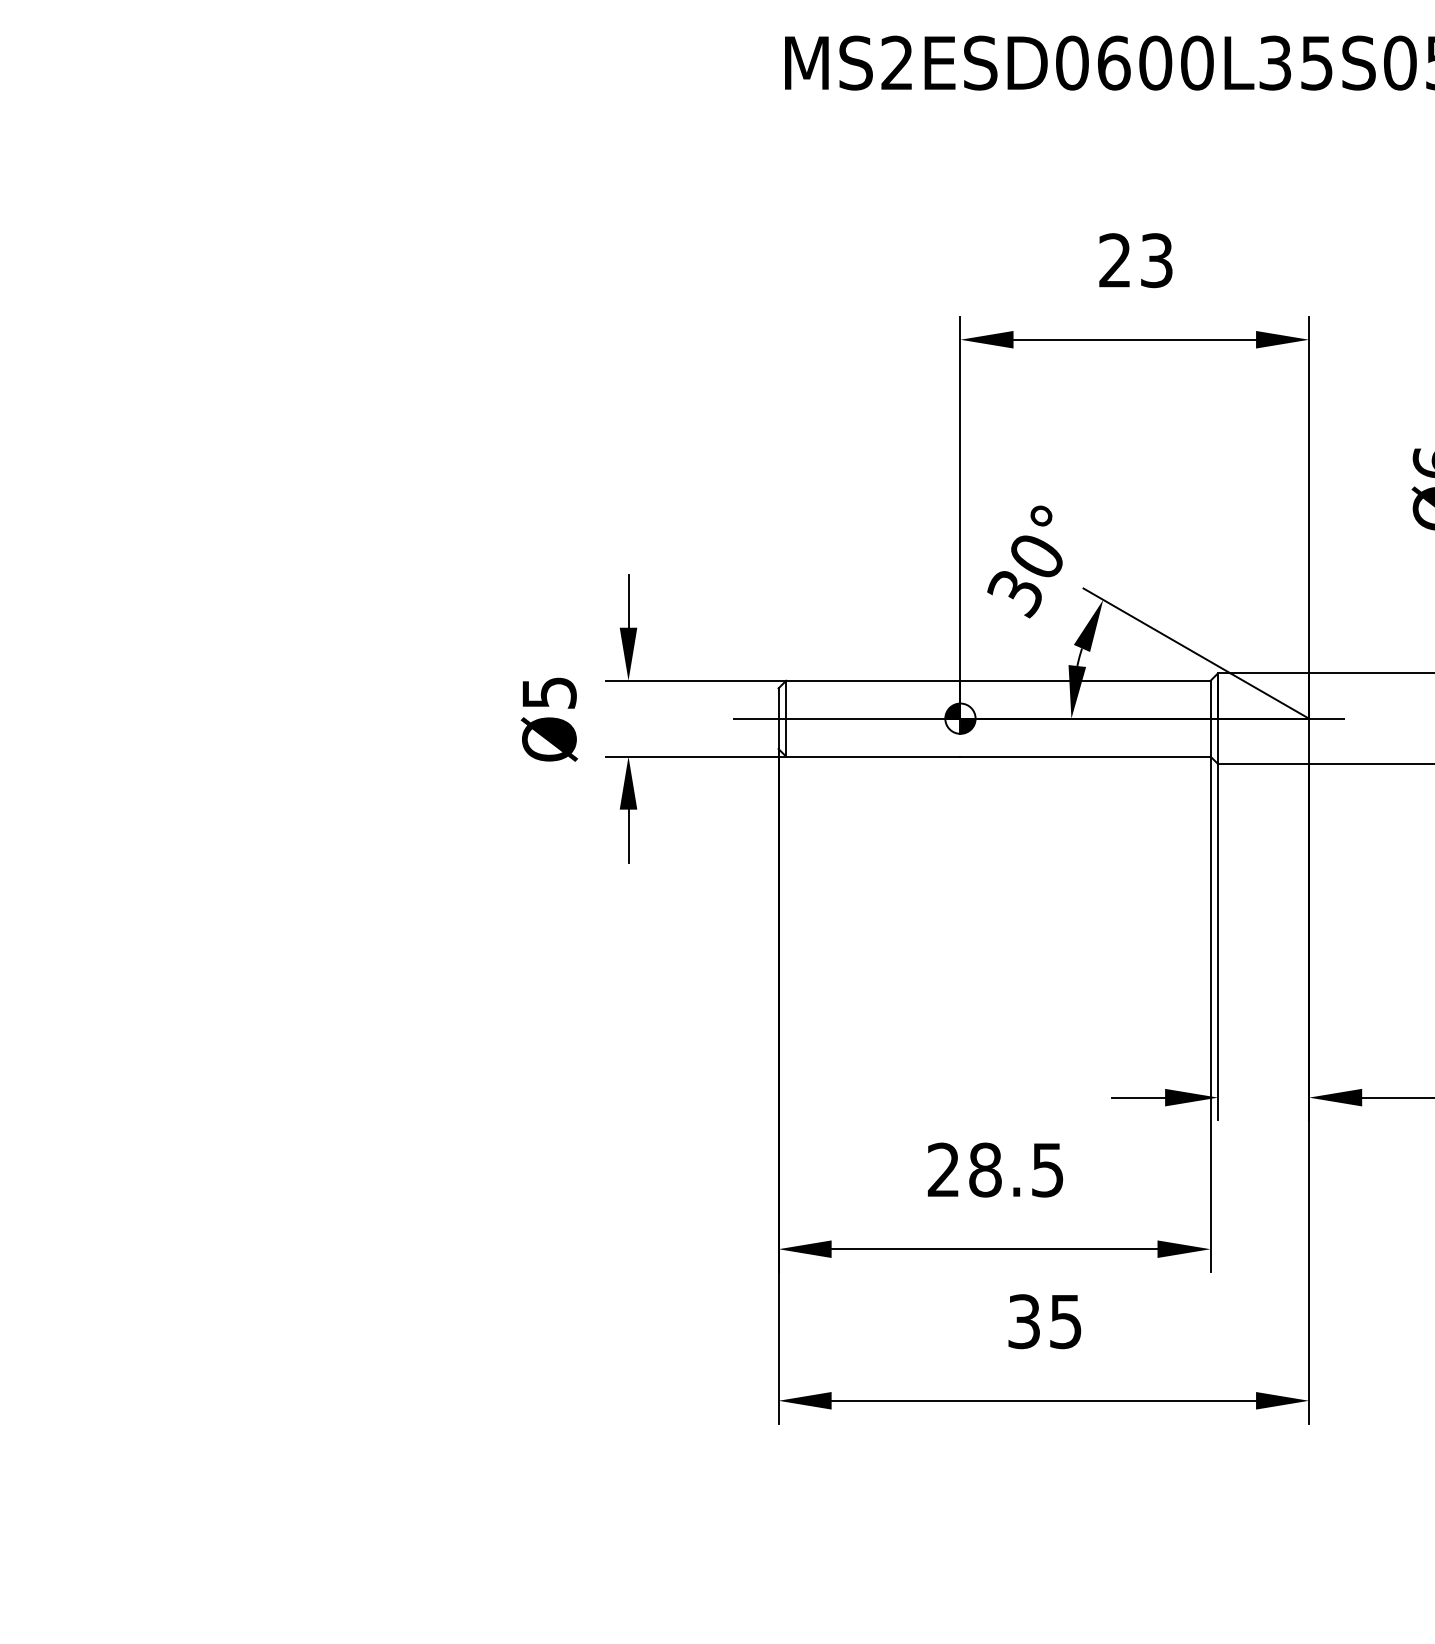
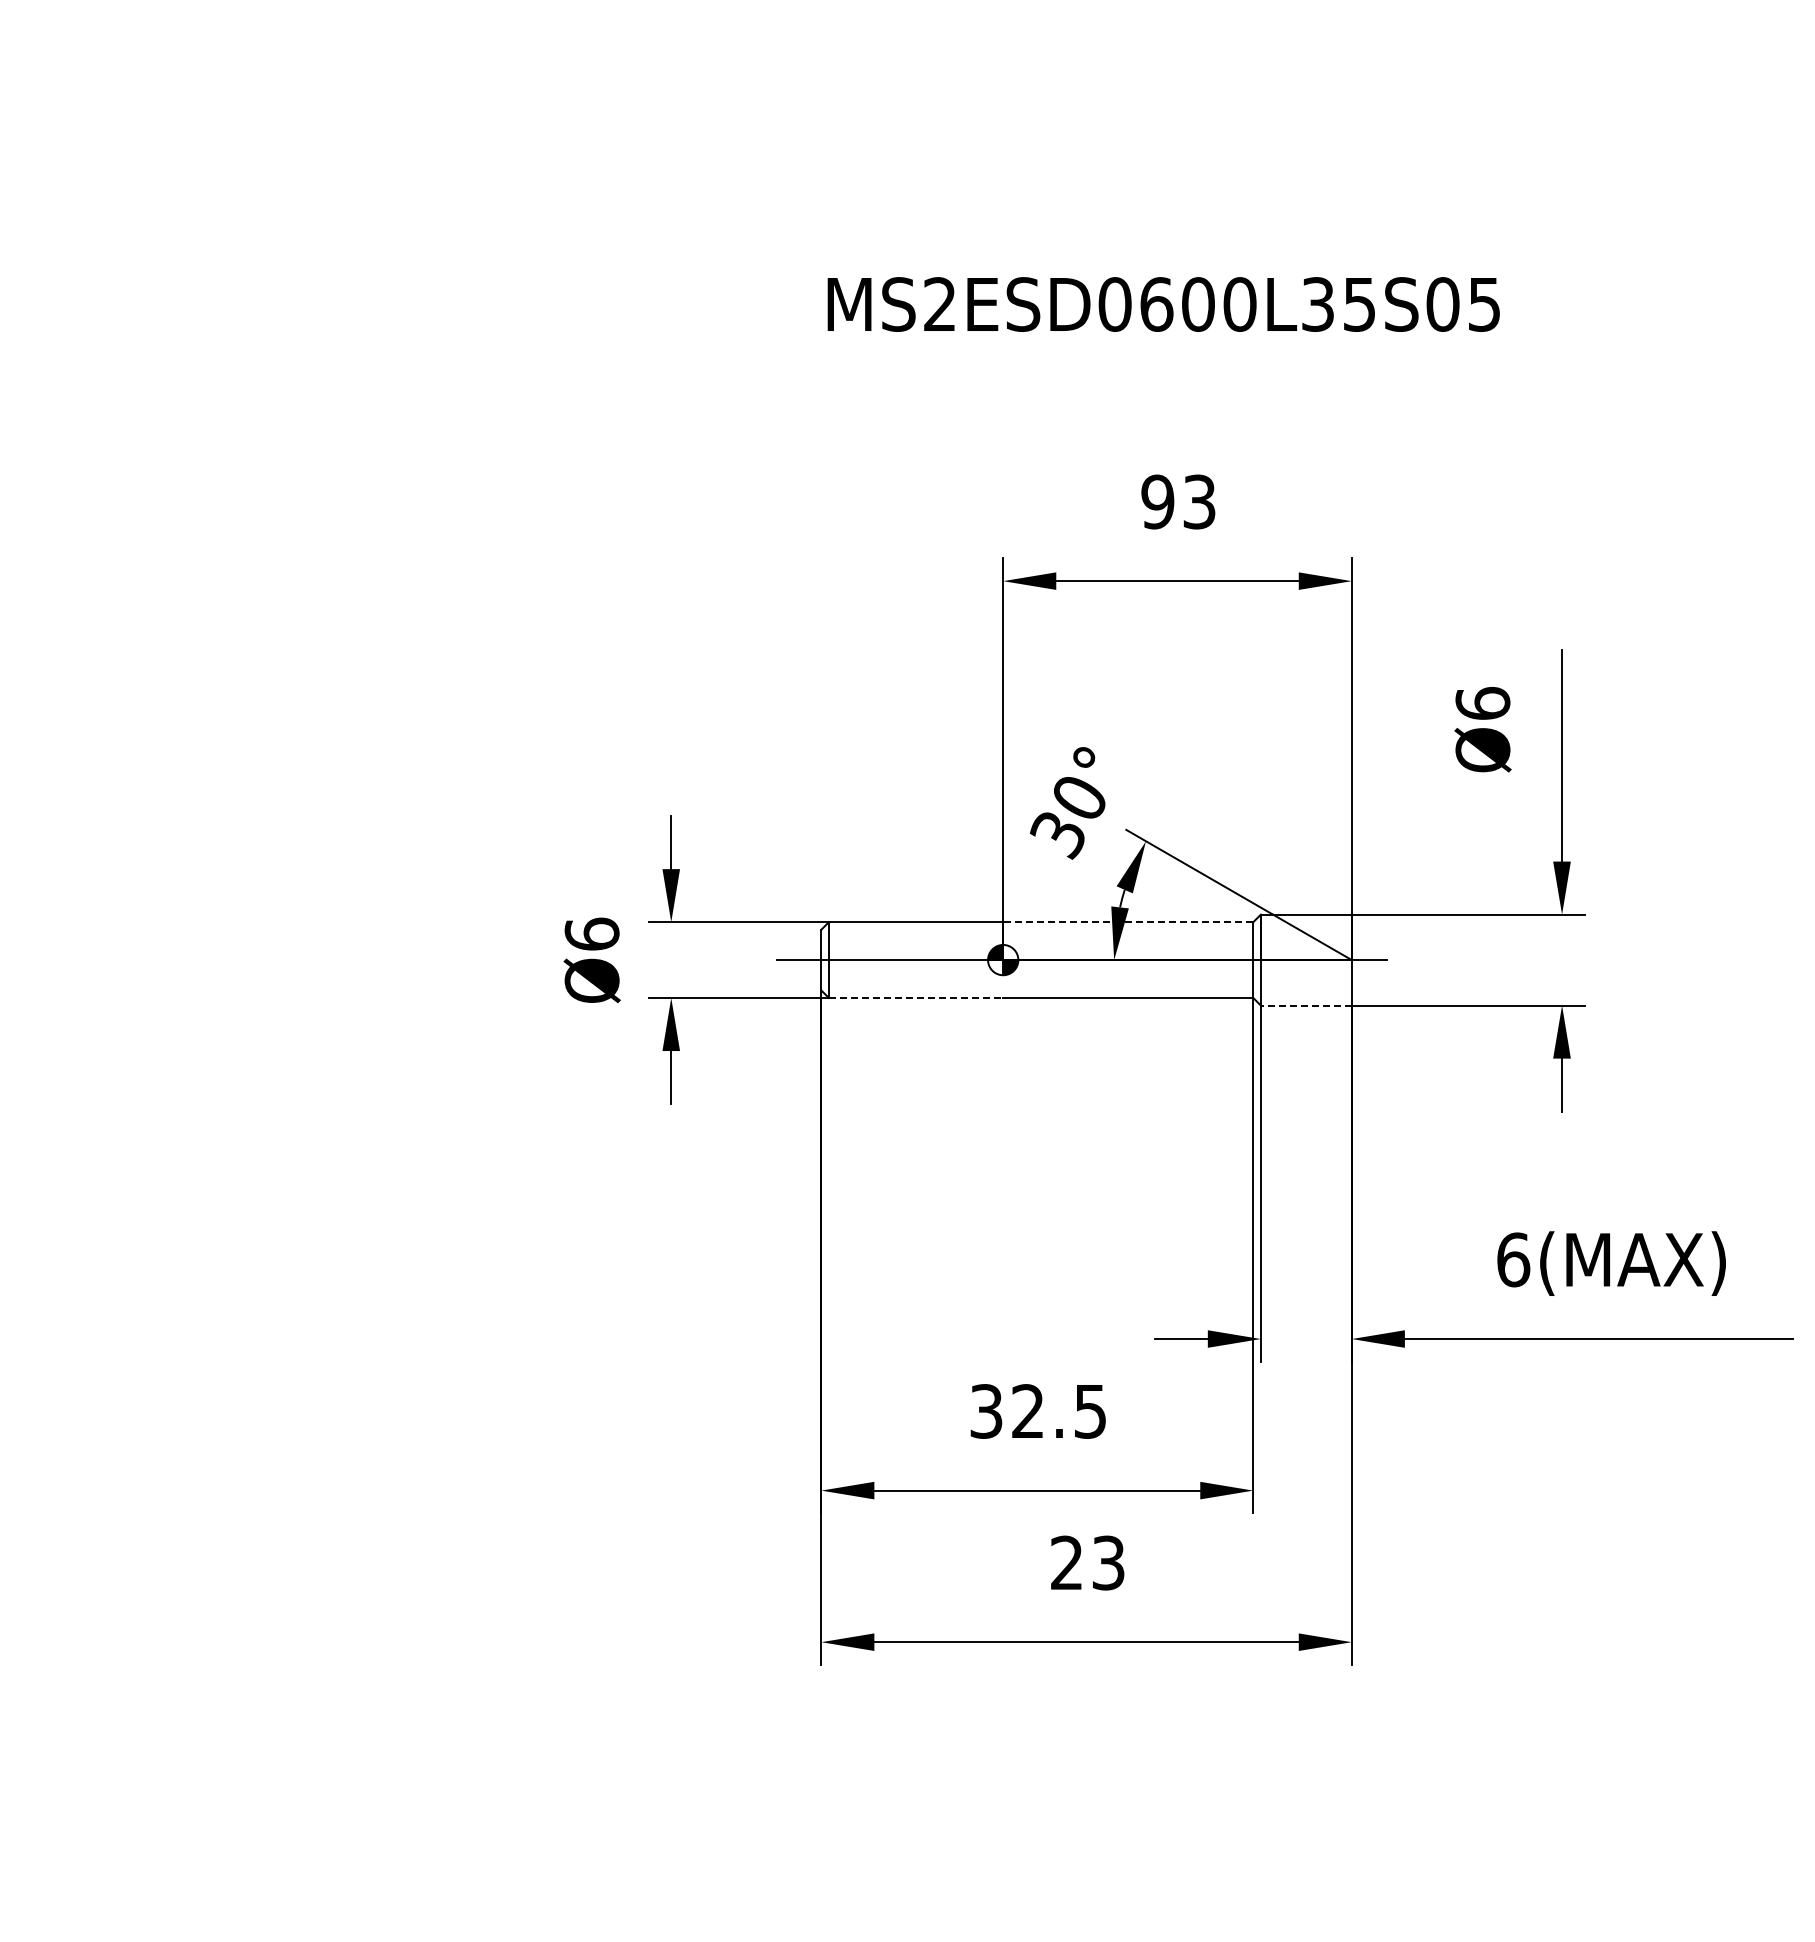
text: (1114, 260) -> (1157, 501), 23 -> 93
line: (1084, 681) -> (1127, 922), solid -> dashed
text: (548, 692) -> (591, 933), Ø5 -> Ø6
line: (873, 756) -> (916, 997), solid -> dashed
line: (1262, 764) -> (1305, 1005), solid -> dashed
text: (964, 1170) -> (1007, 1411), 28.5 -> 32.5
text: (1044, 1321) -> (1087, 1562), 35 -> 23

